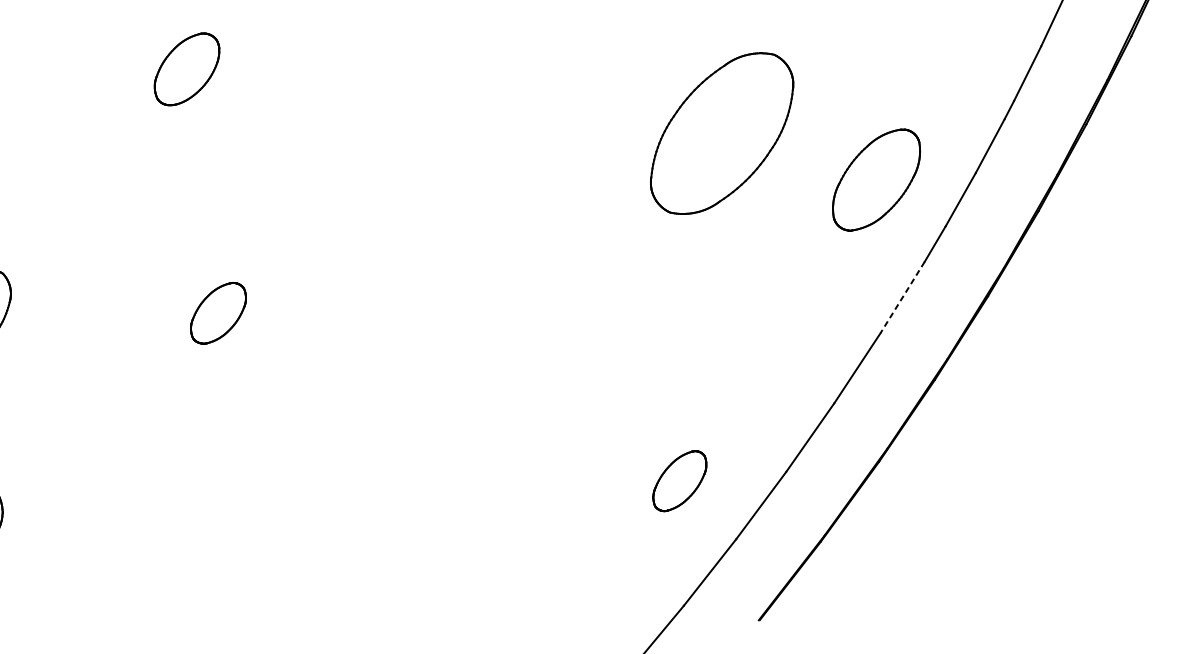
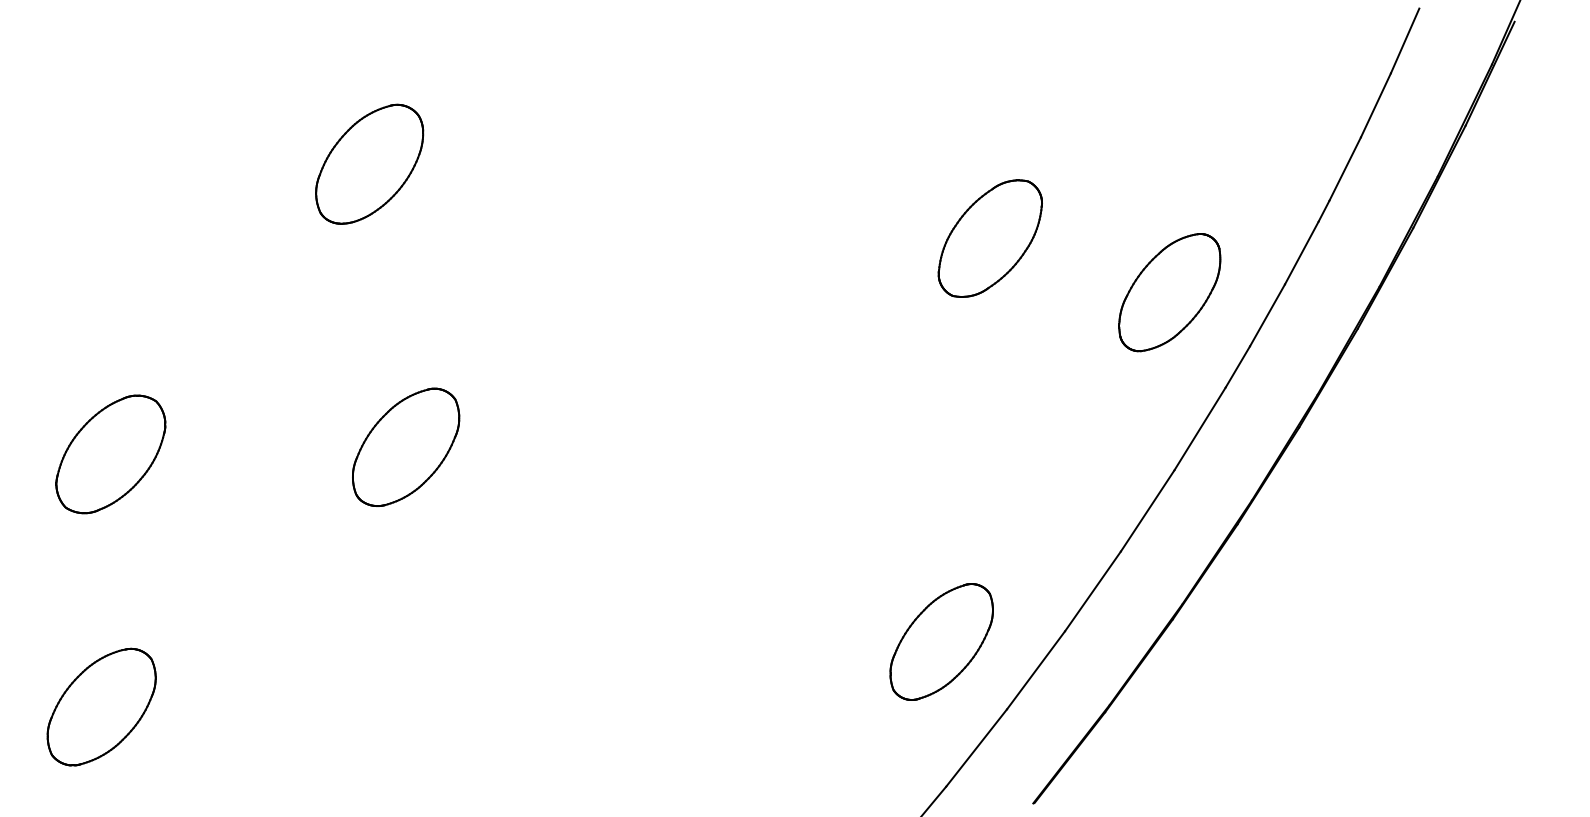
part: (186, 68) -> (369, 163), size x1.43
part: (721, 133) -> (989, 238), size x0.62
line: (902, 297) -> (1200, 428), dashed -> solid
part: (218, 312) -> (406, 446), size x1.67
part: (679, 480) -> (941, 641), size x1.67

